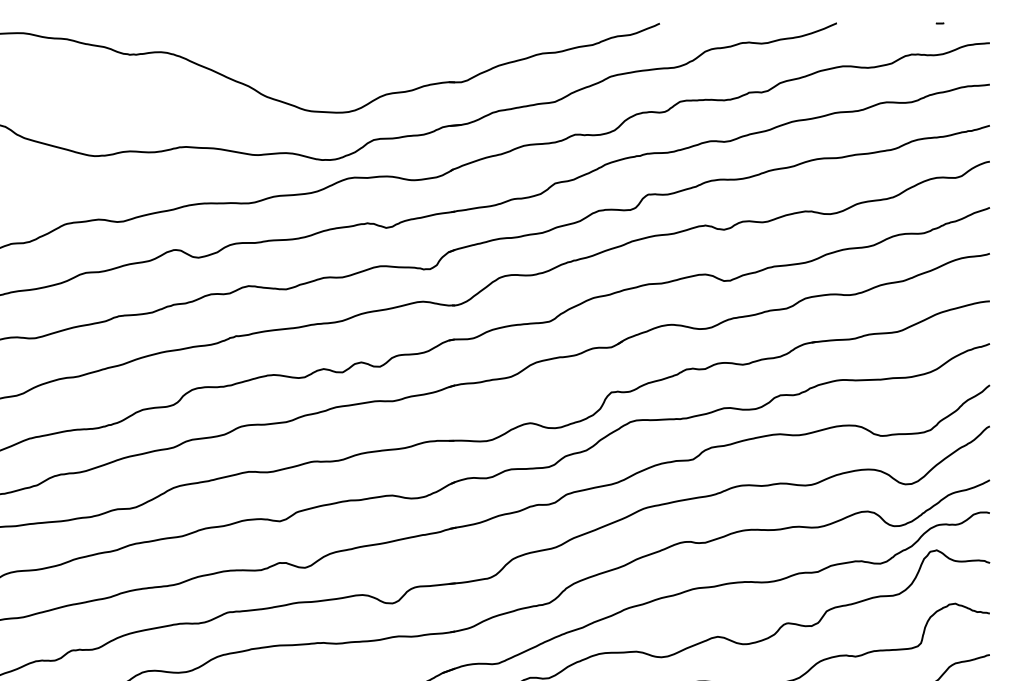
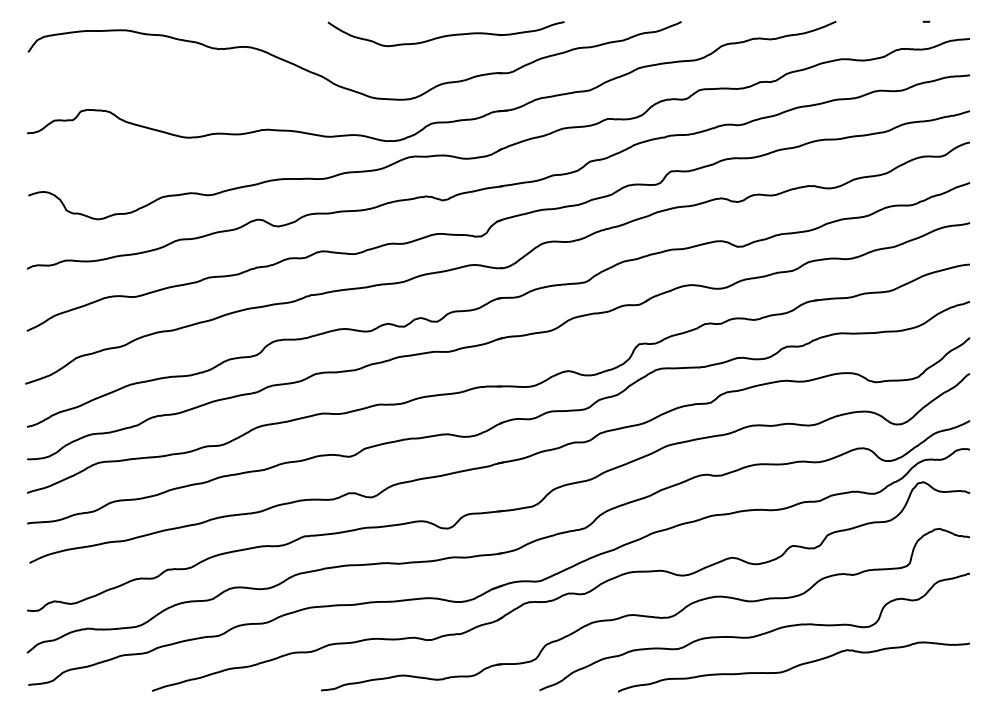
part: (389, 38) -> (445, 34), added

